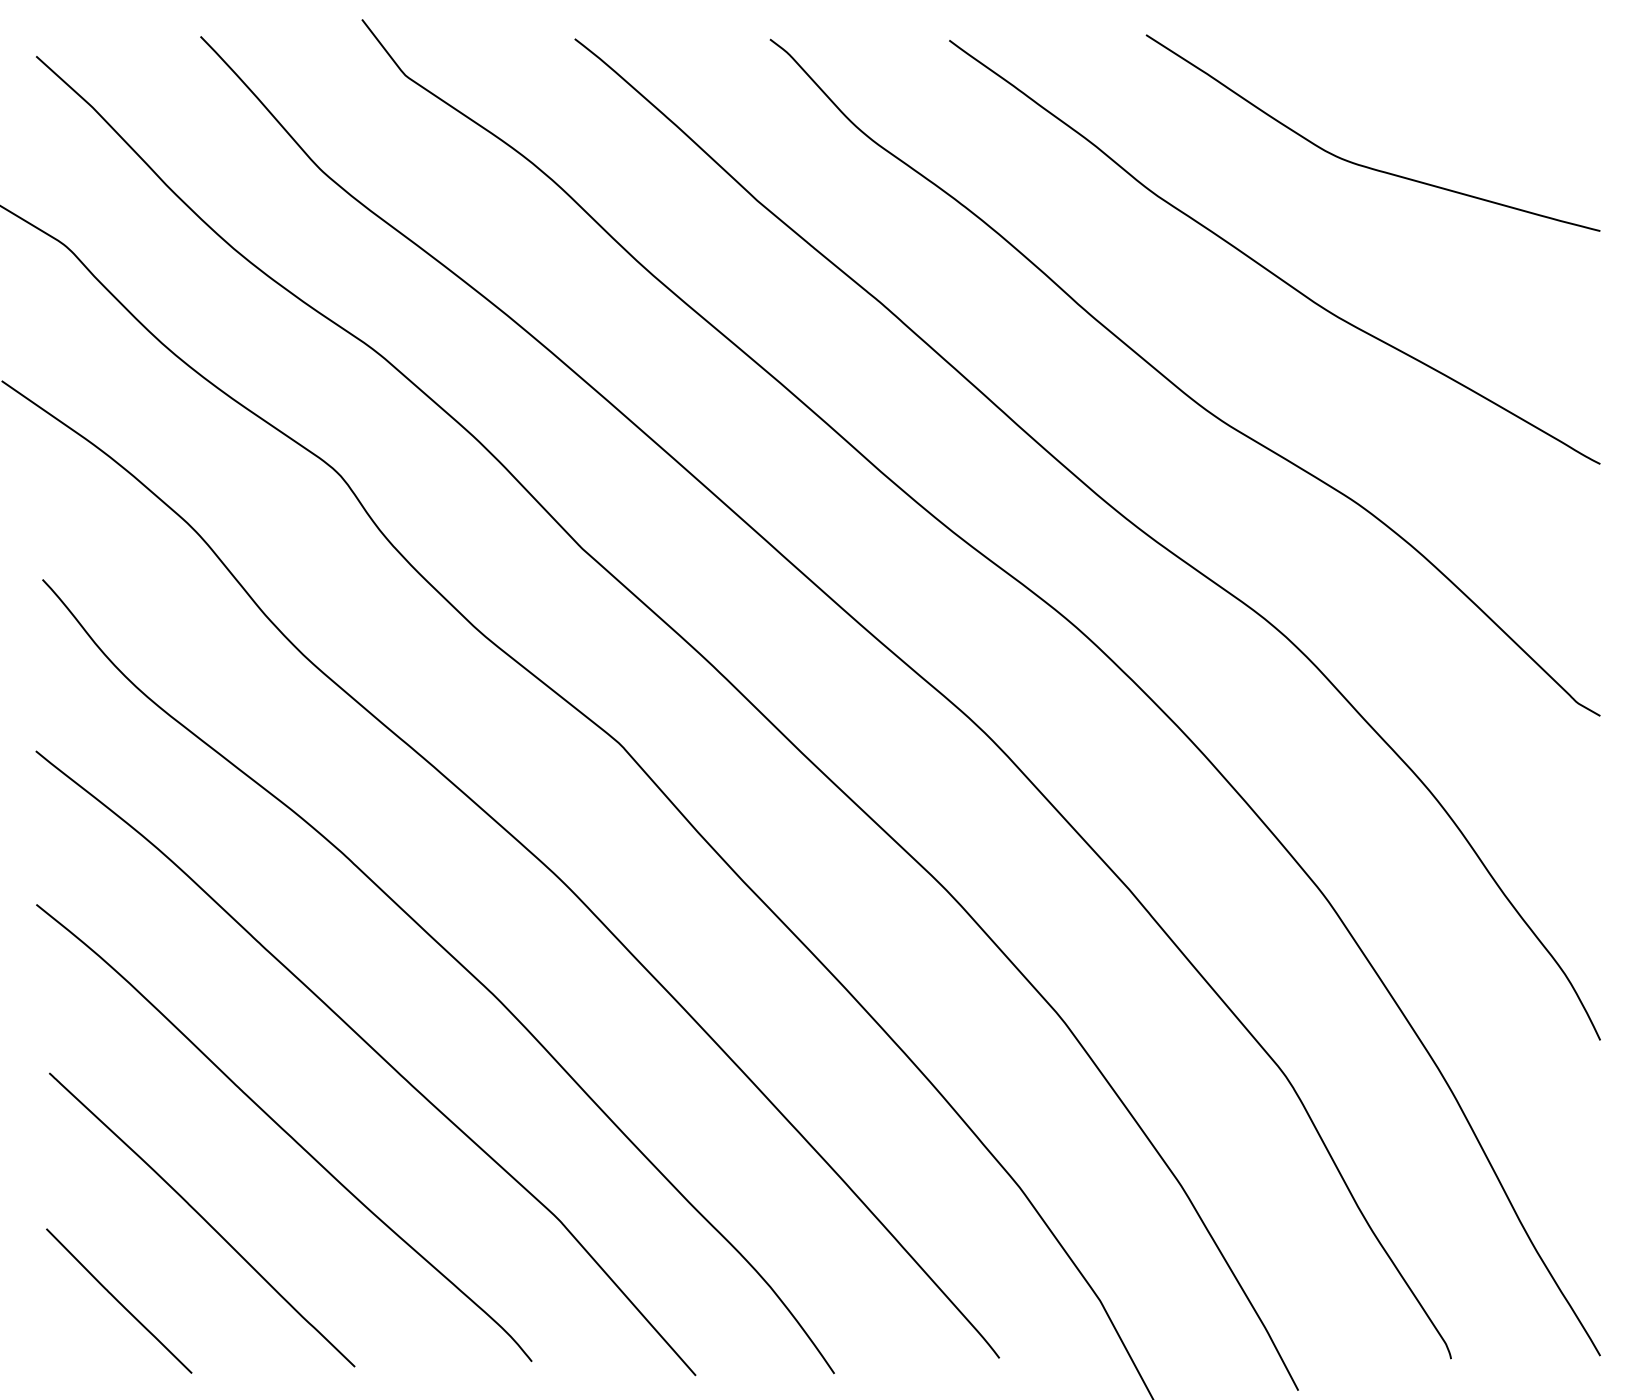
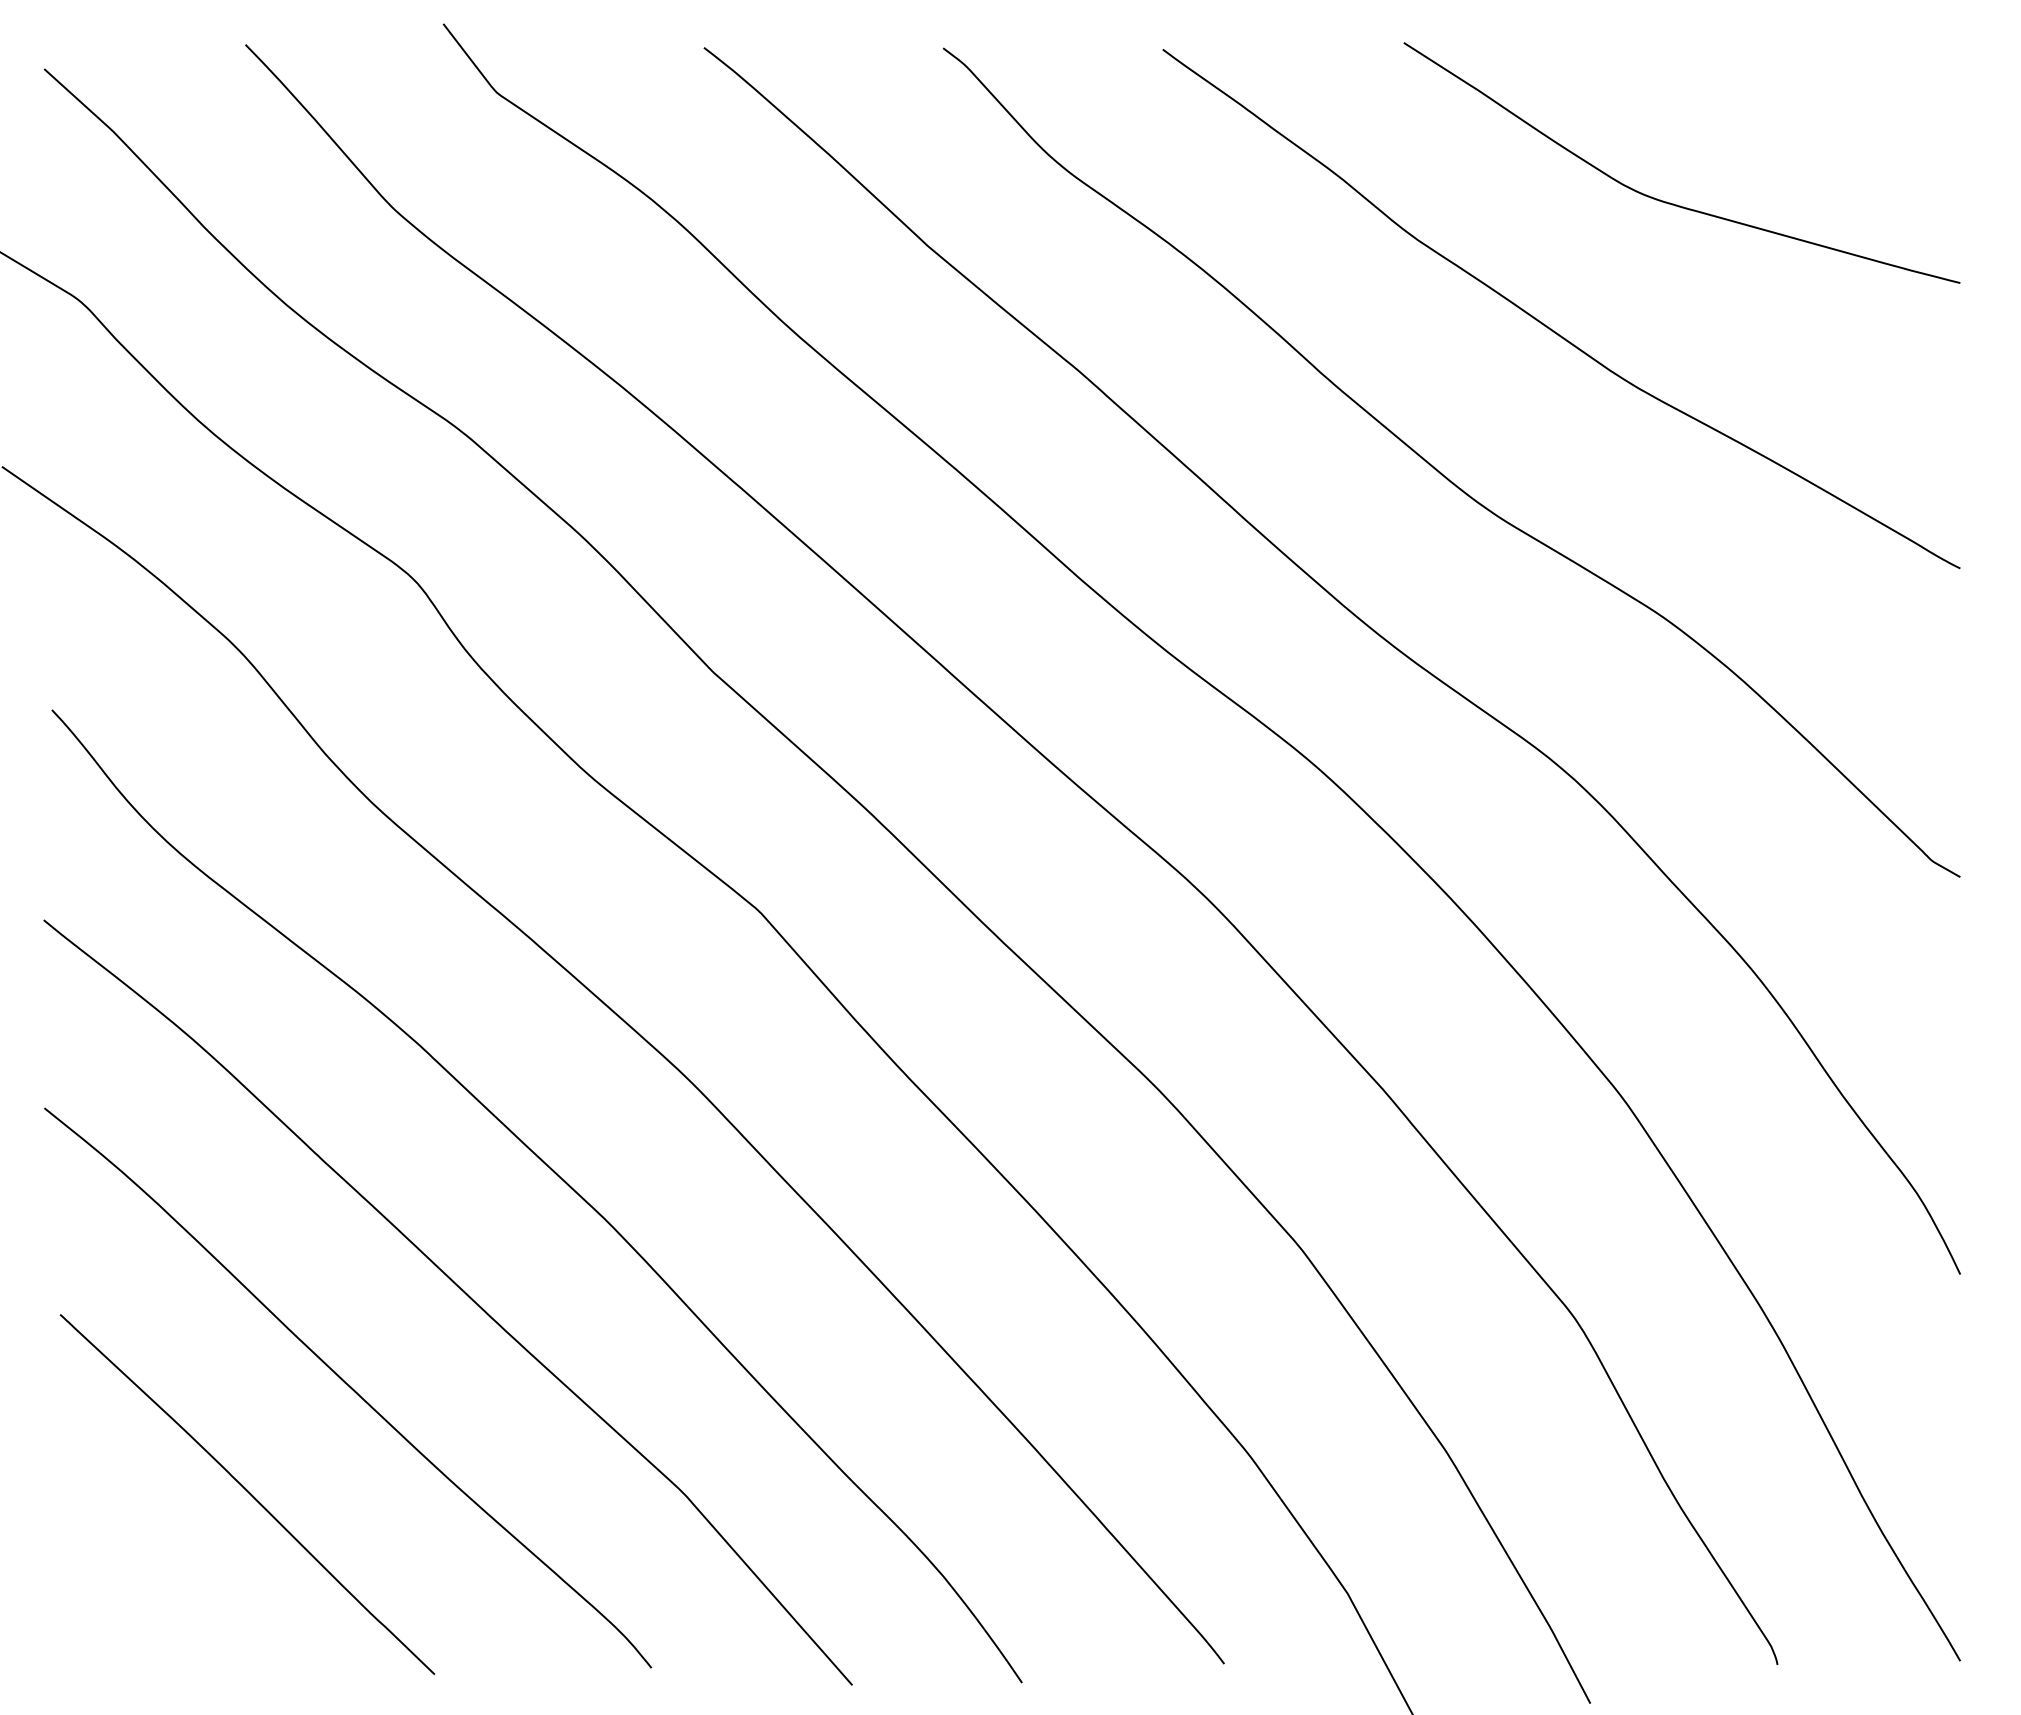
curve: (118, 1300) -> (145, 1593), removed

